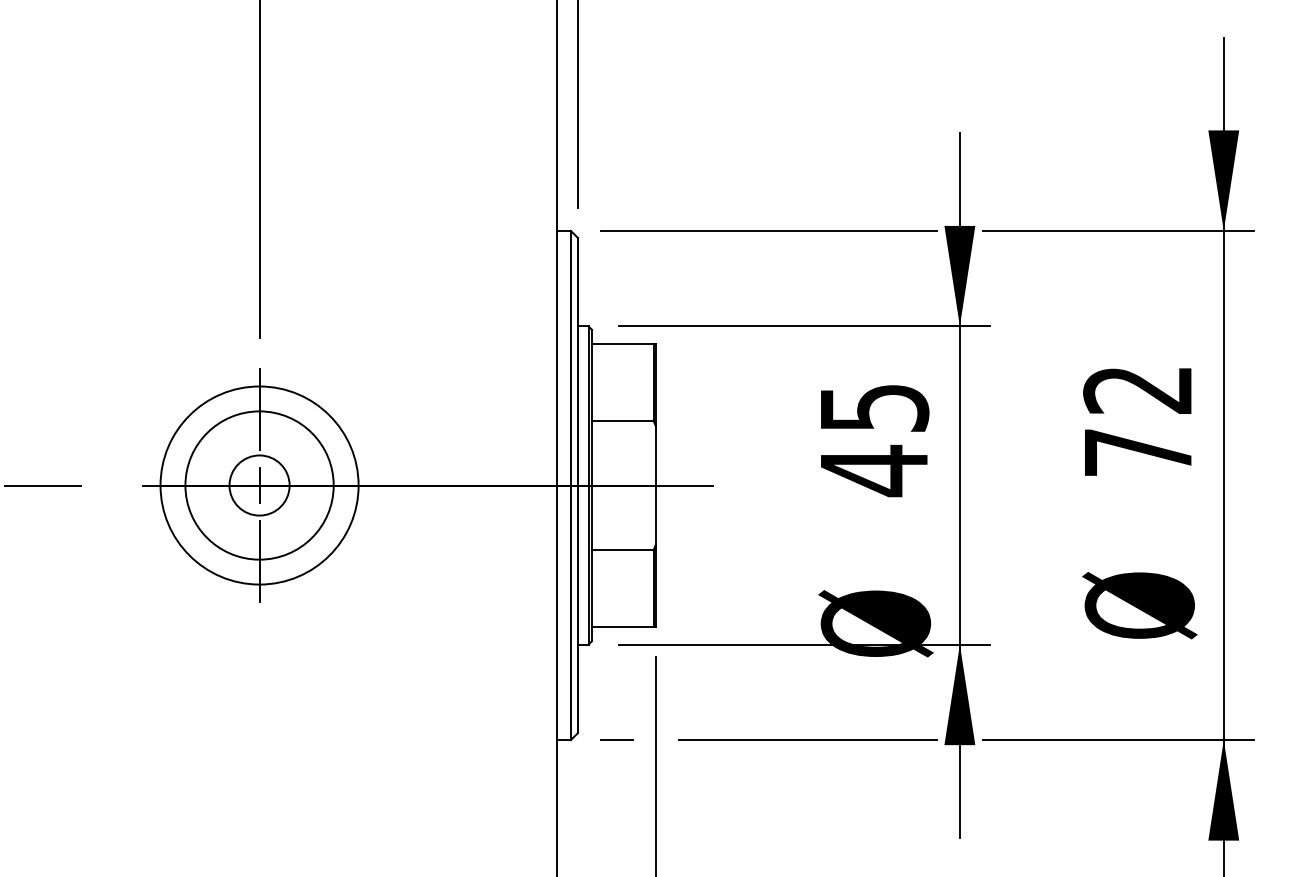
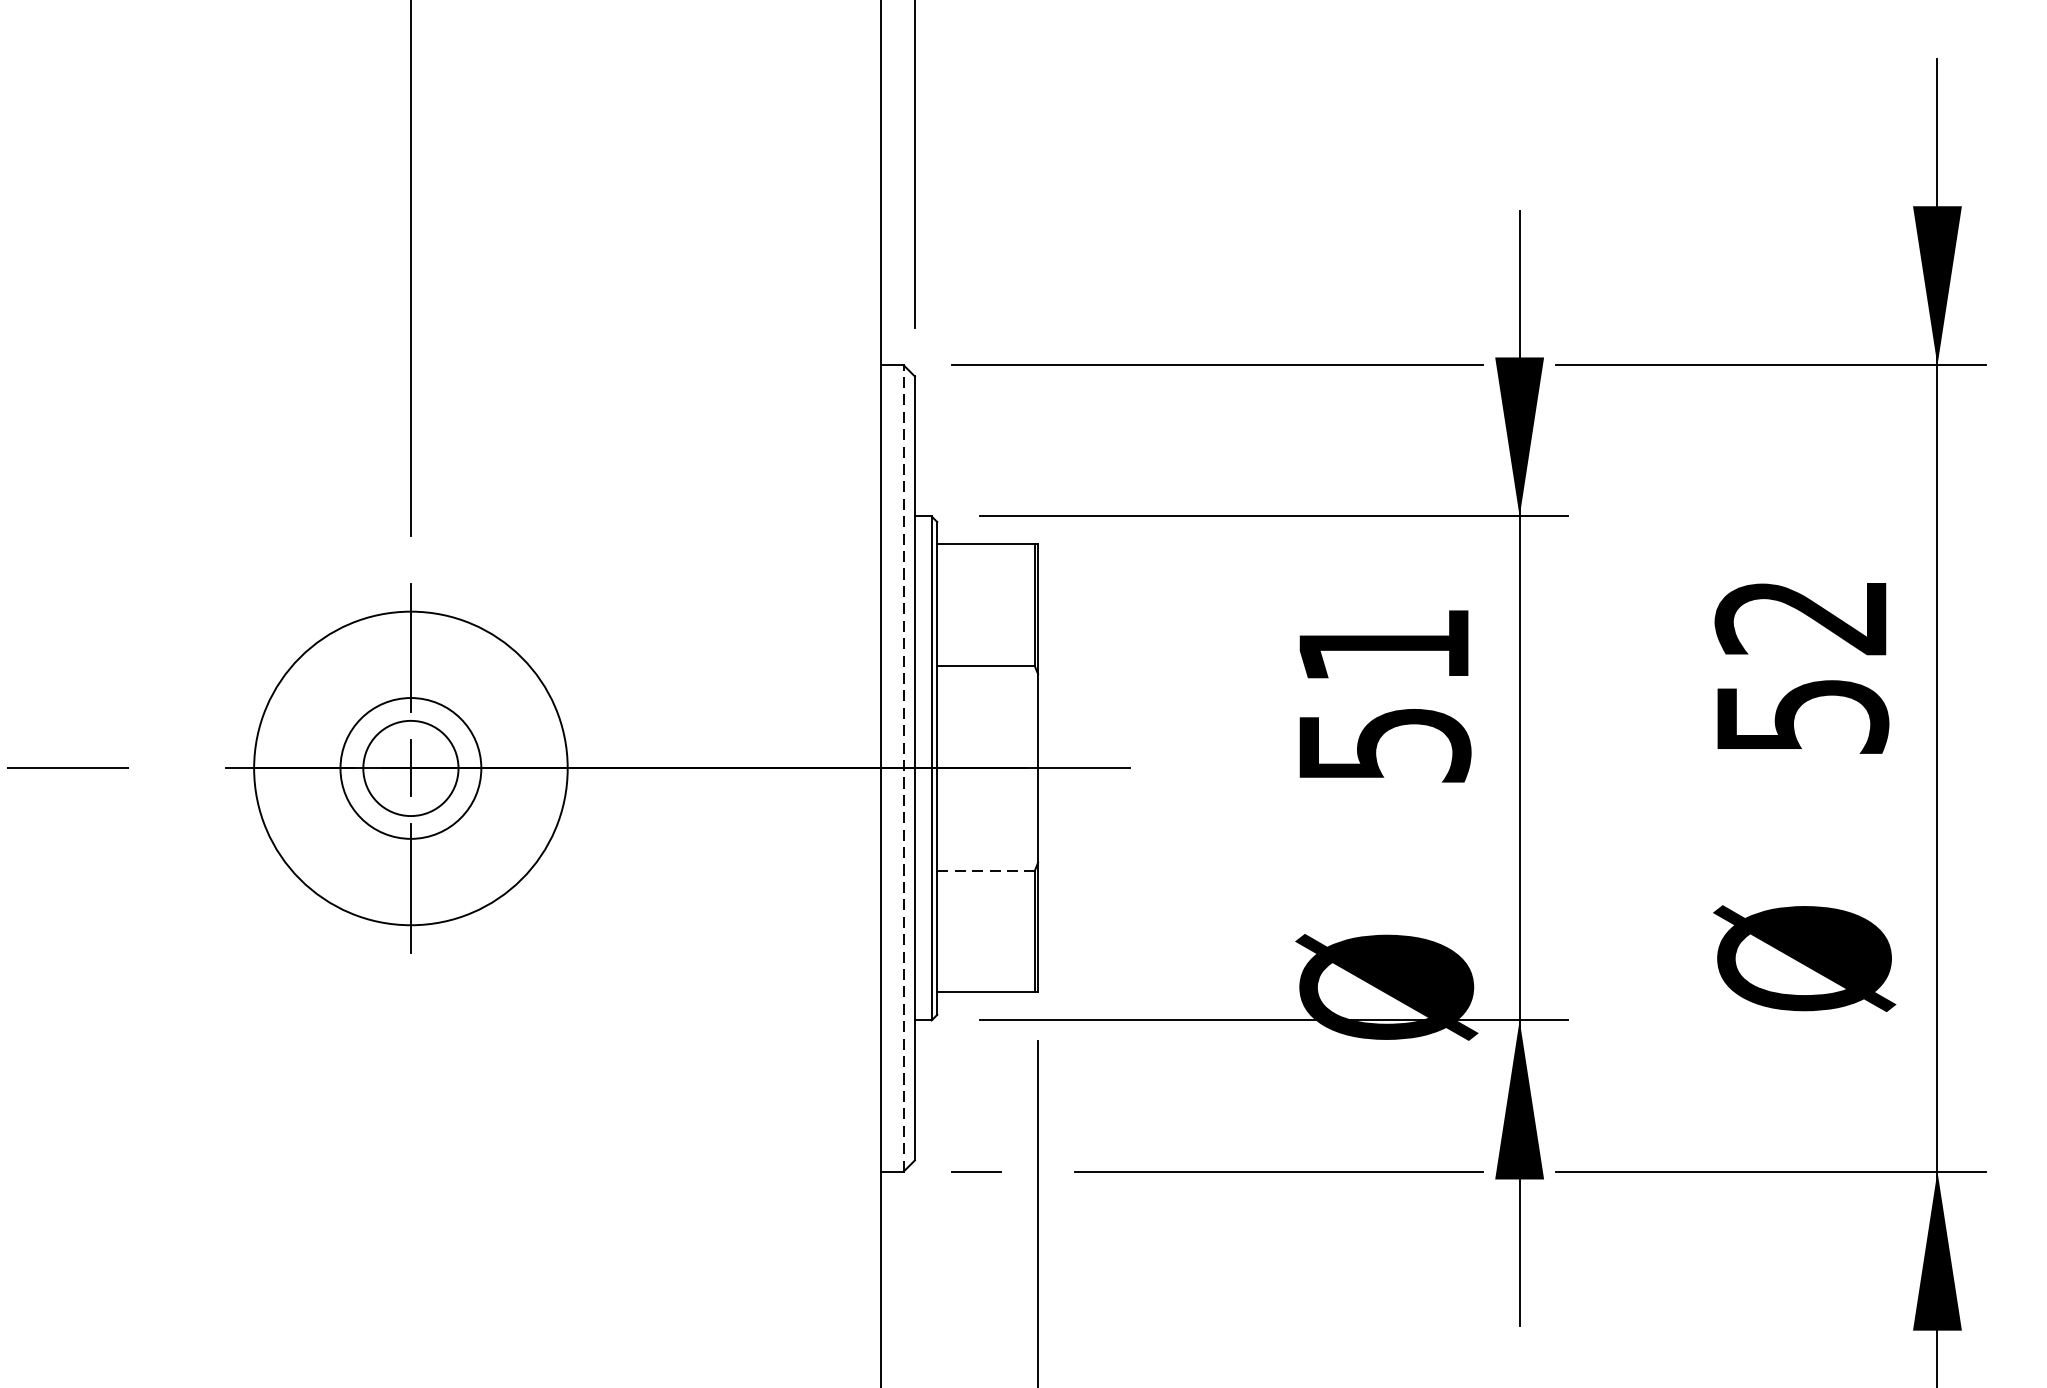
text: (875, 441) -> (1386, 698), 45 -> 51
text: (1139, 452) -> (1804, 716), 72 -> 52
circle: (259, 485) -> (410, 768), size x0.6
line: (570, 485) -> (903, 768), solid -> dashed
line: (622, 550) -> (985, 871), solid -> dashed

